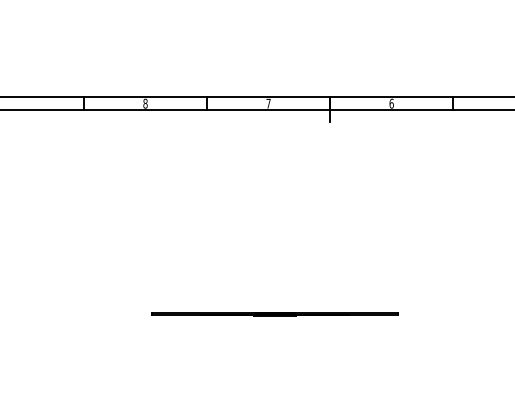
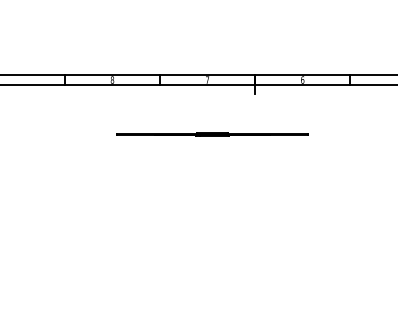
line: (274, 313) -> (212, 134), moved

